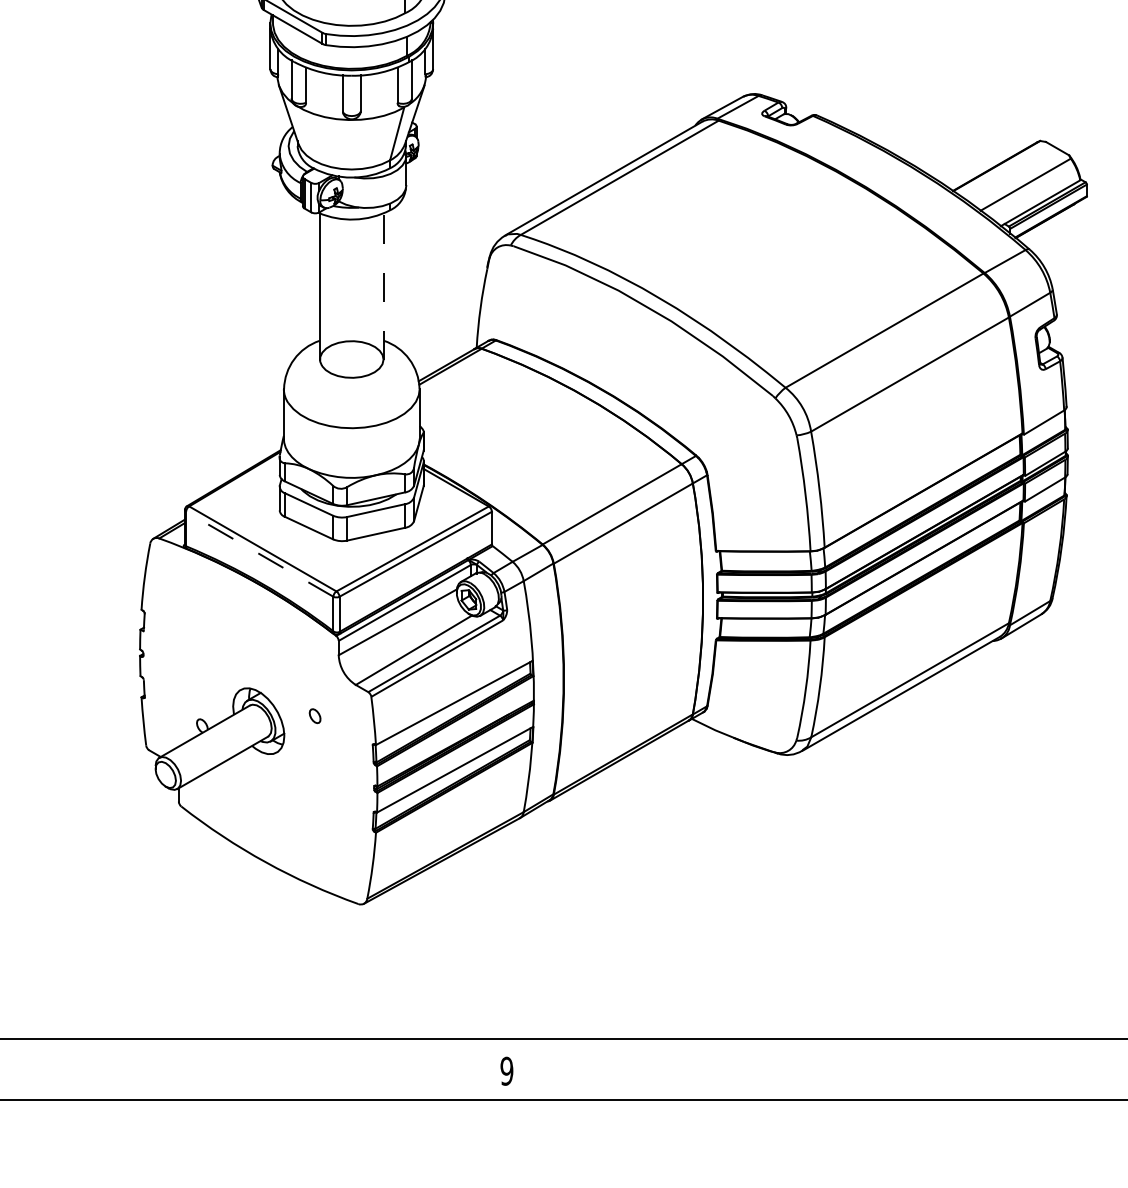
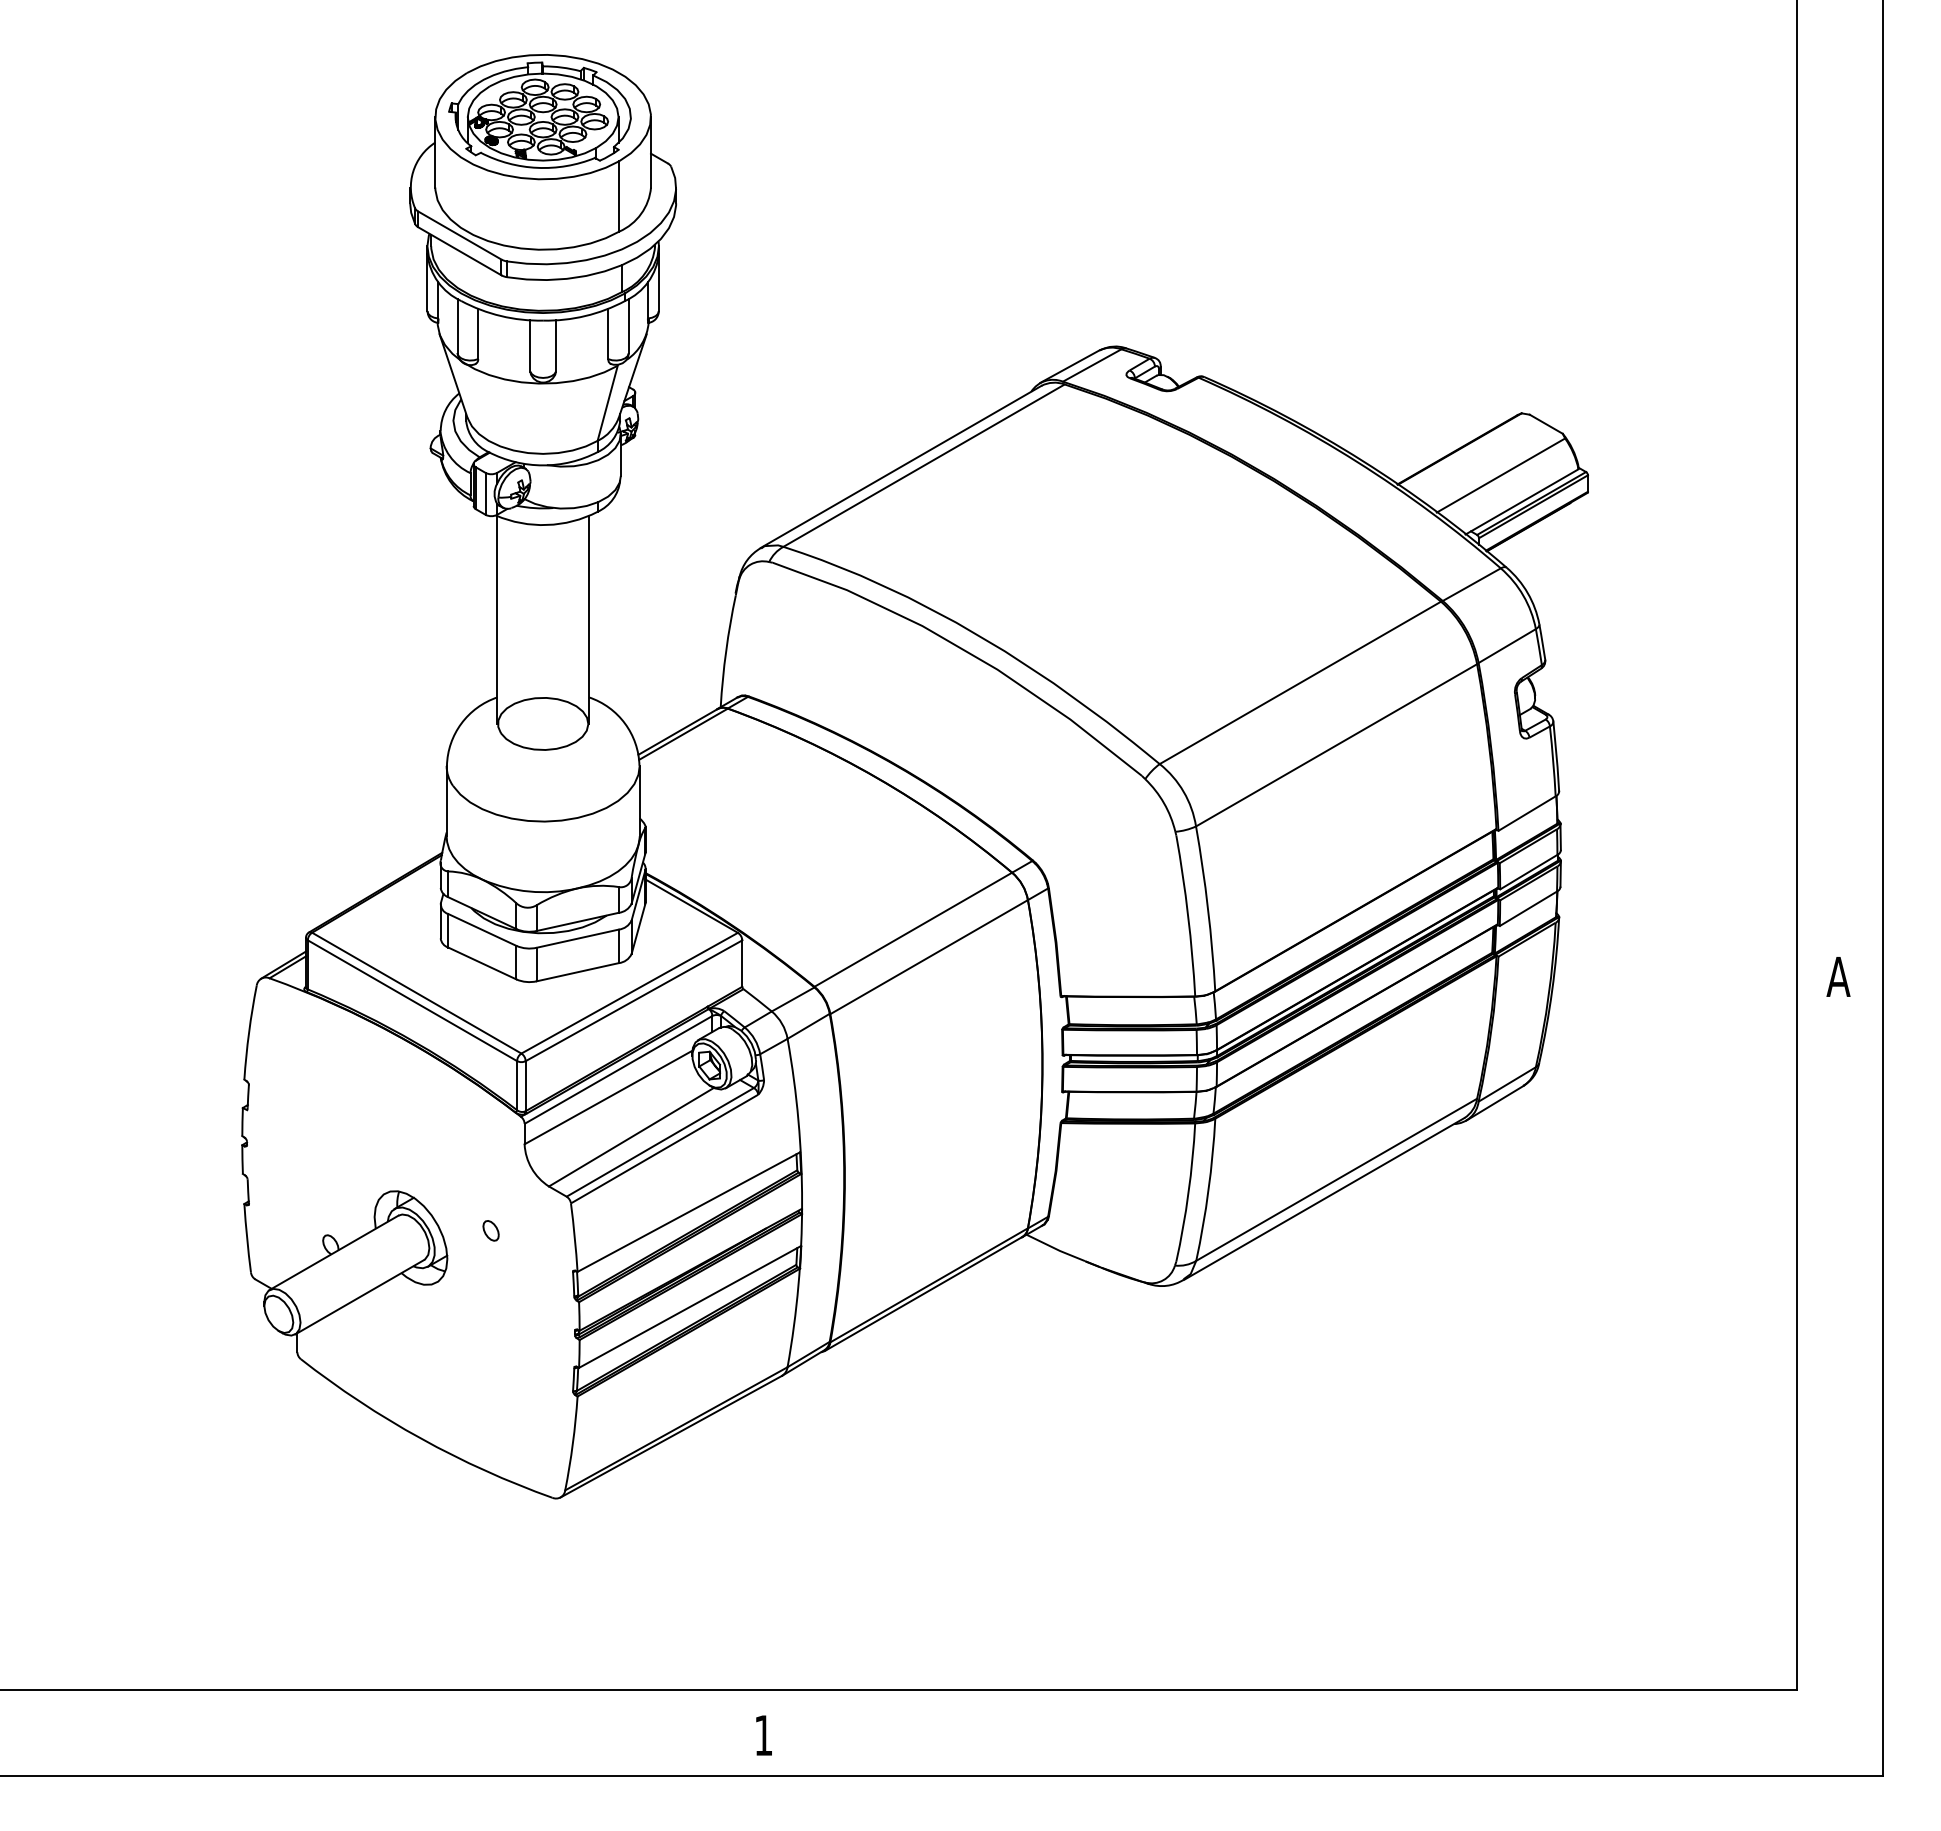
line: (383, 286) -> (588, 620), dashed -> solid
line: (259, 554) -> (412, 1000), dashed -> solid
text: (506, 1071) -> (763, 1735), 9 -> 1

